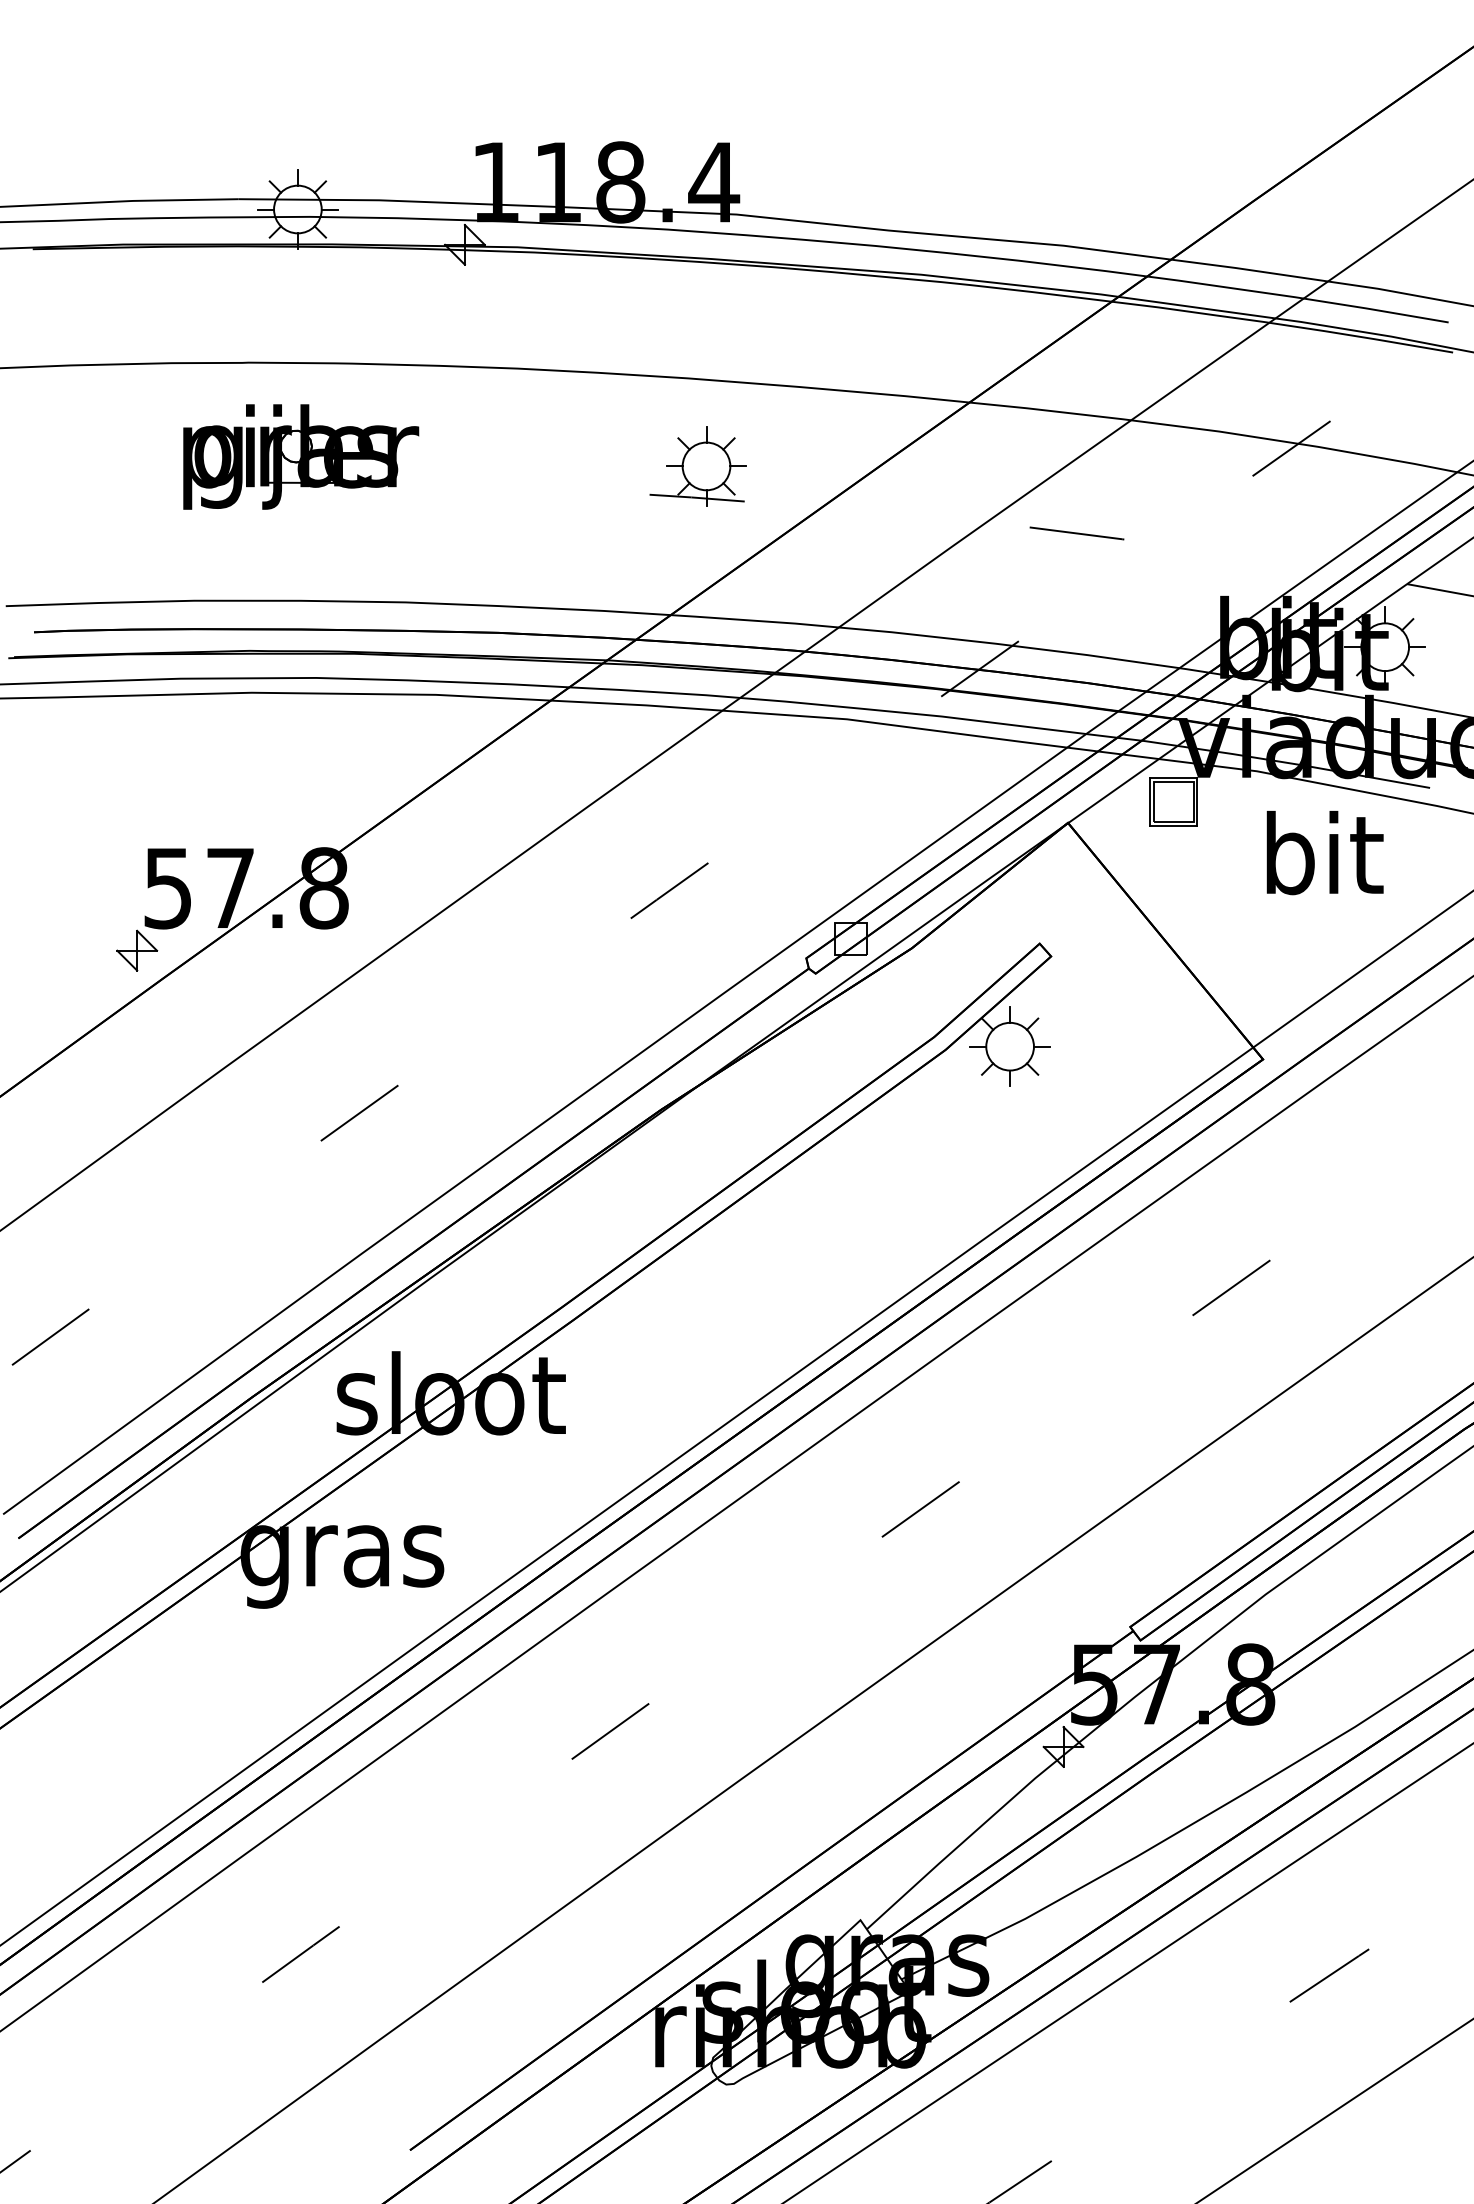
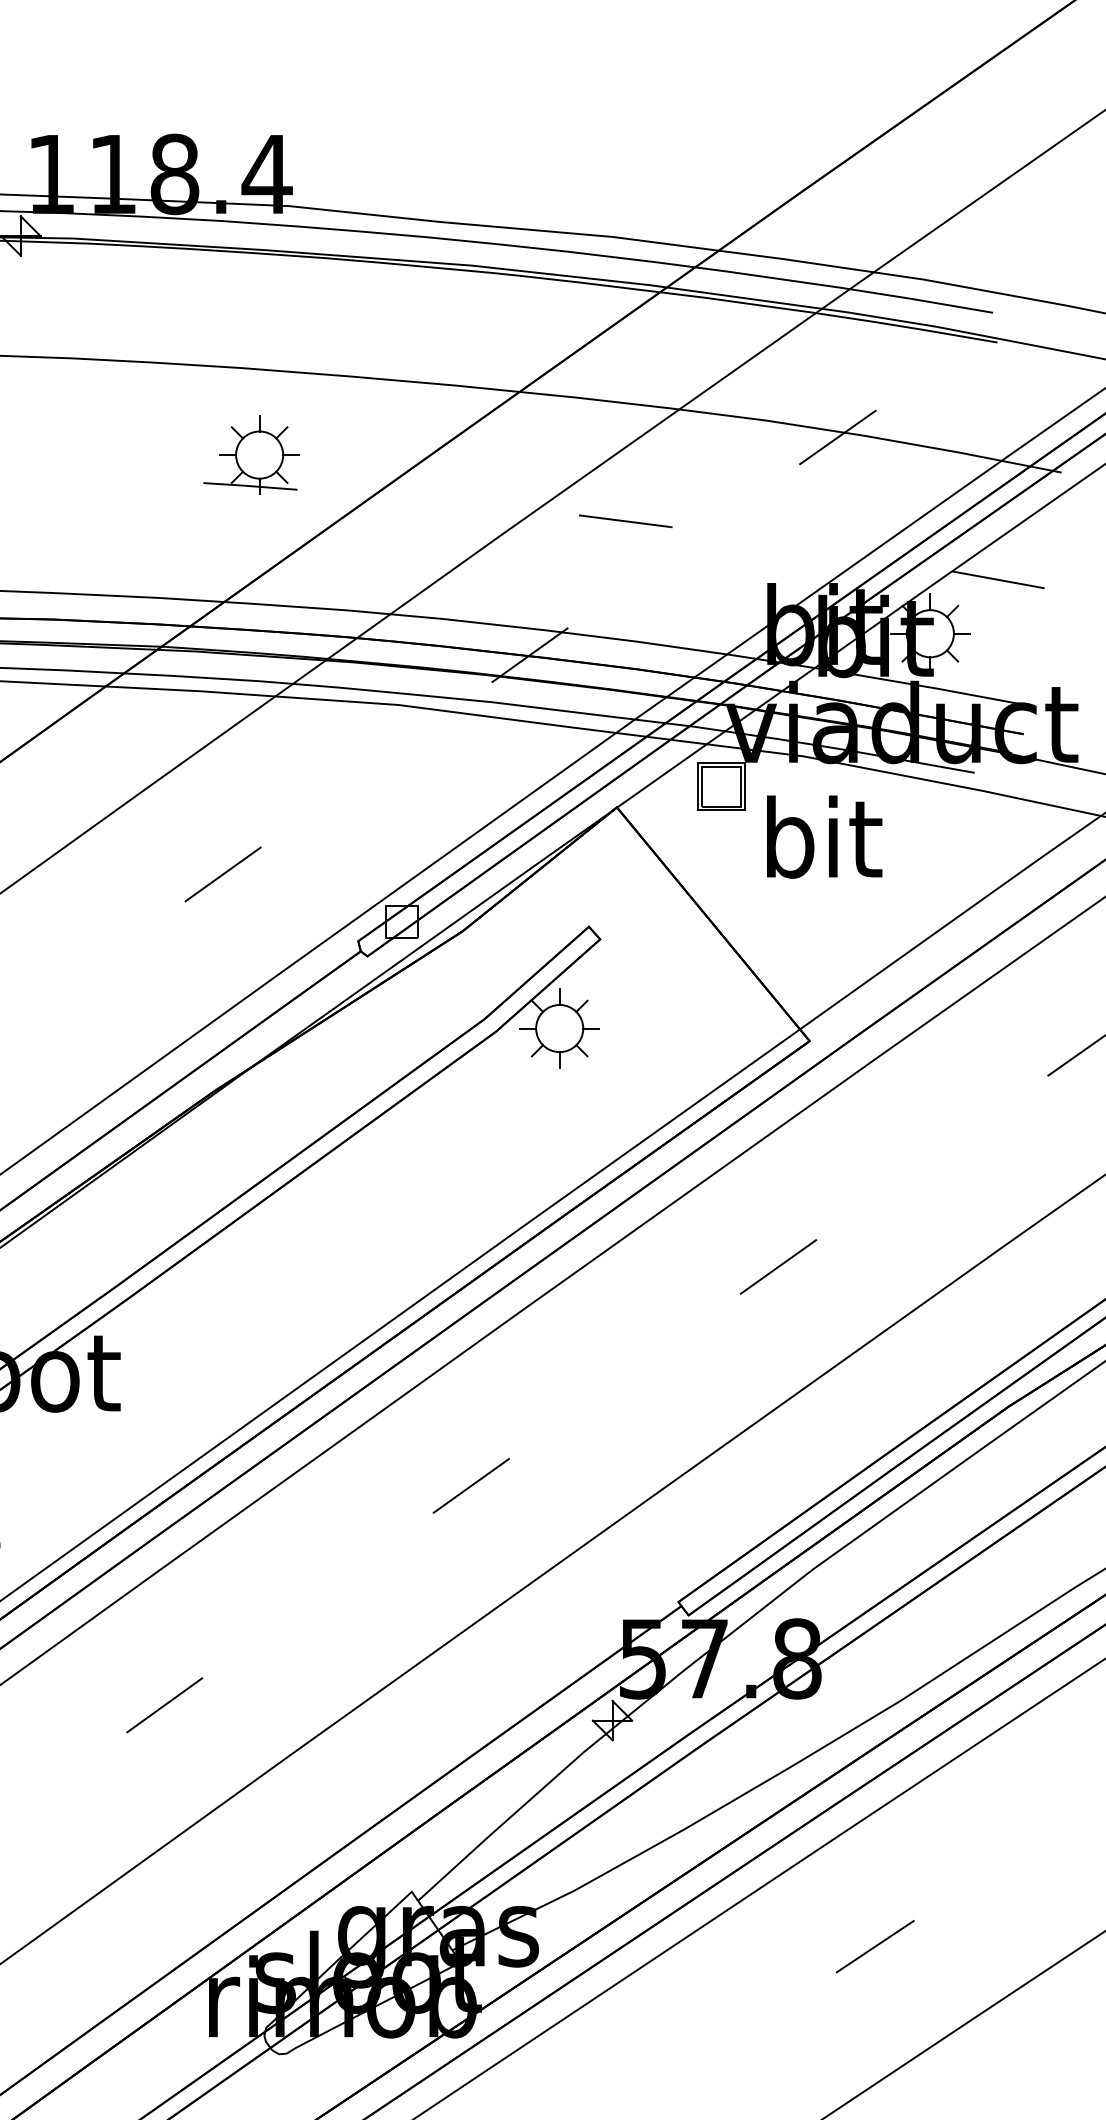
text: (1324, 853) -> (823, 837), moved

